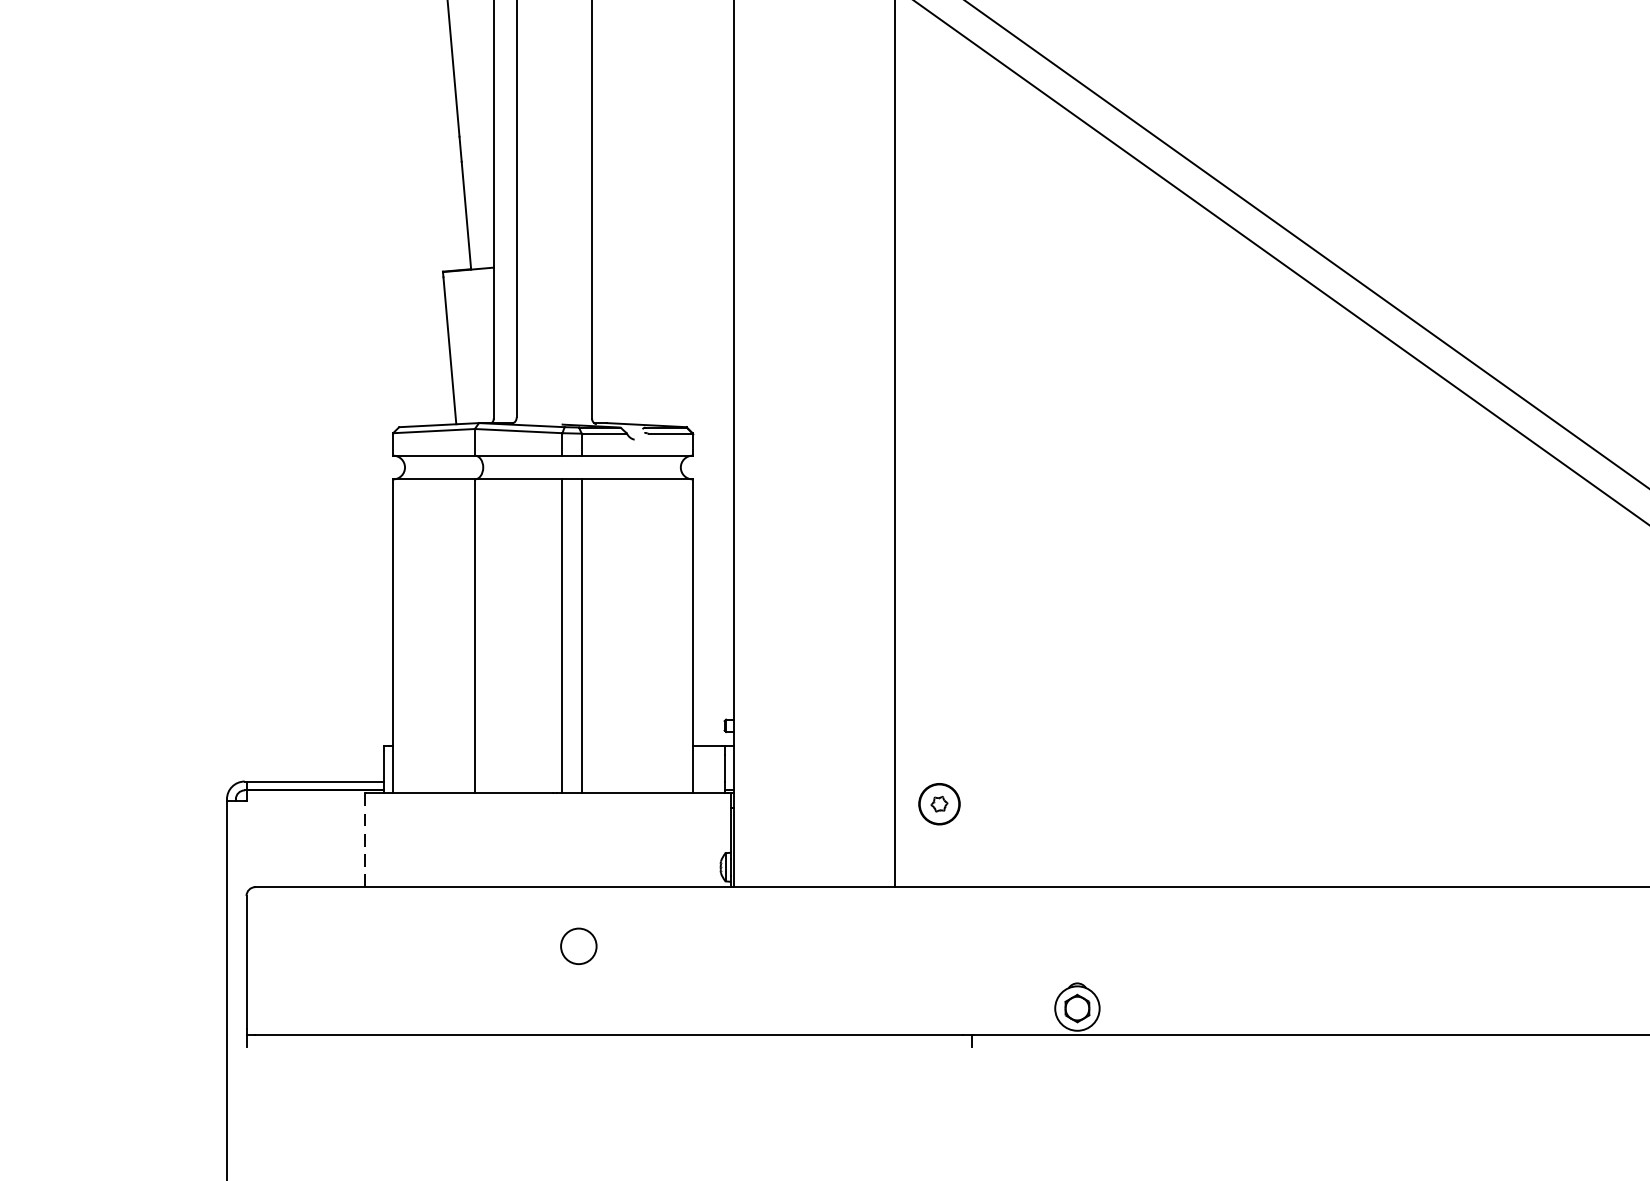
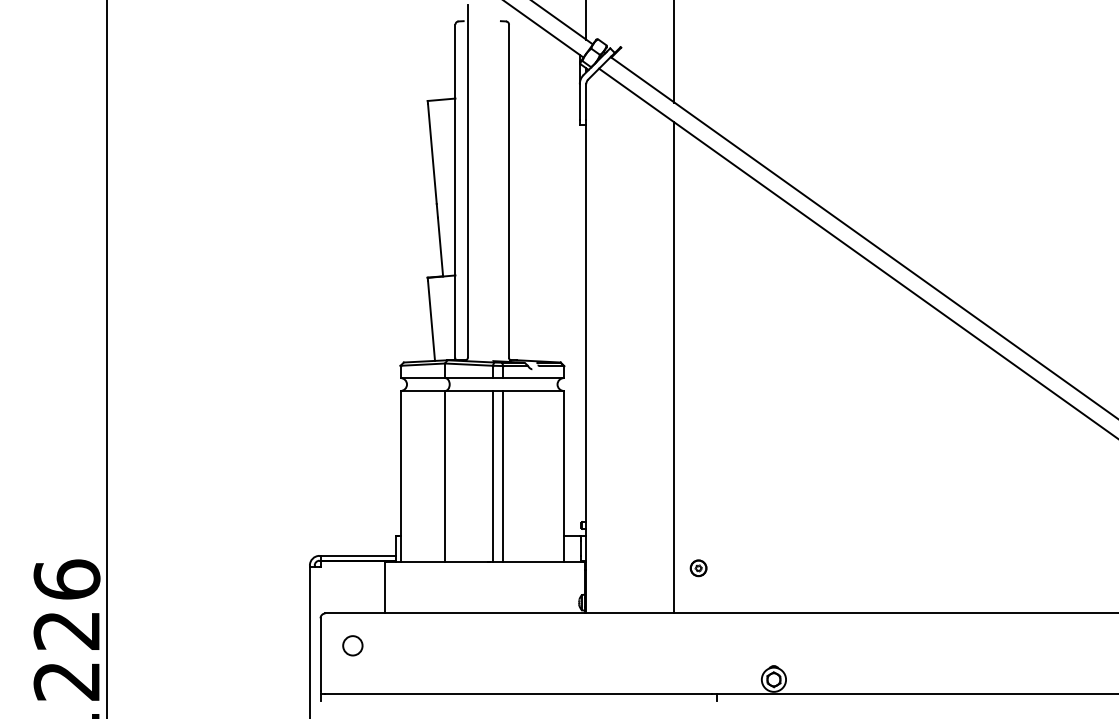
part: (939, 804) -> (698, 568), size x0.71
line: (363, 839) -> (384, 587), dashed -> solid
circle: (578, 945) -> (352, 645), moved

